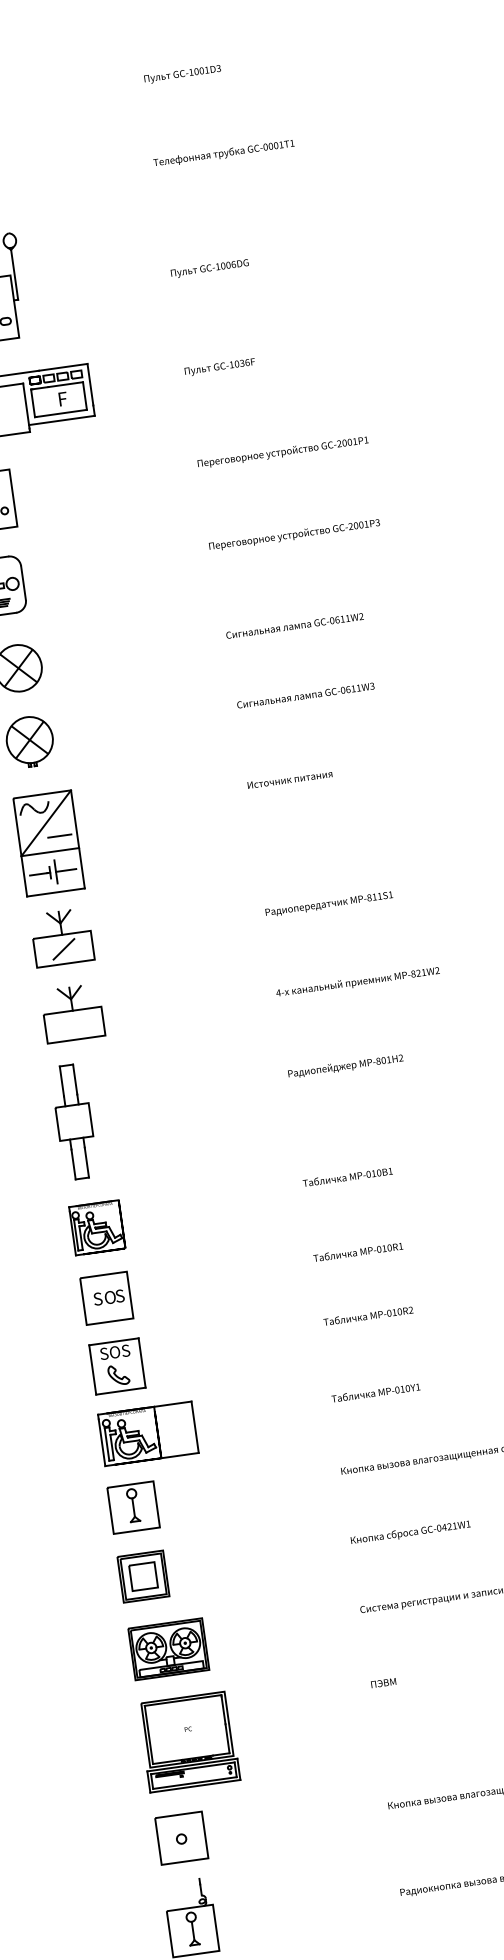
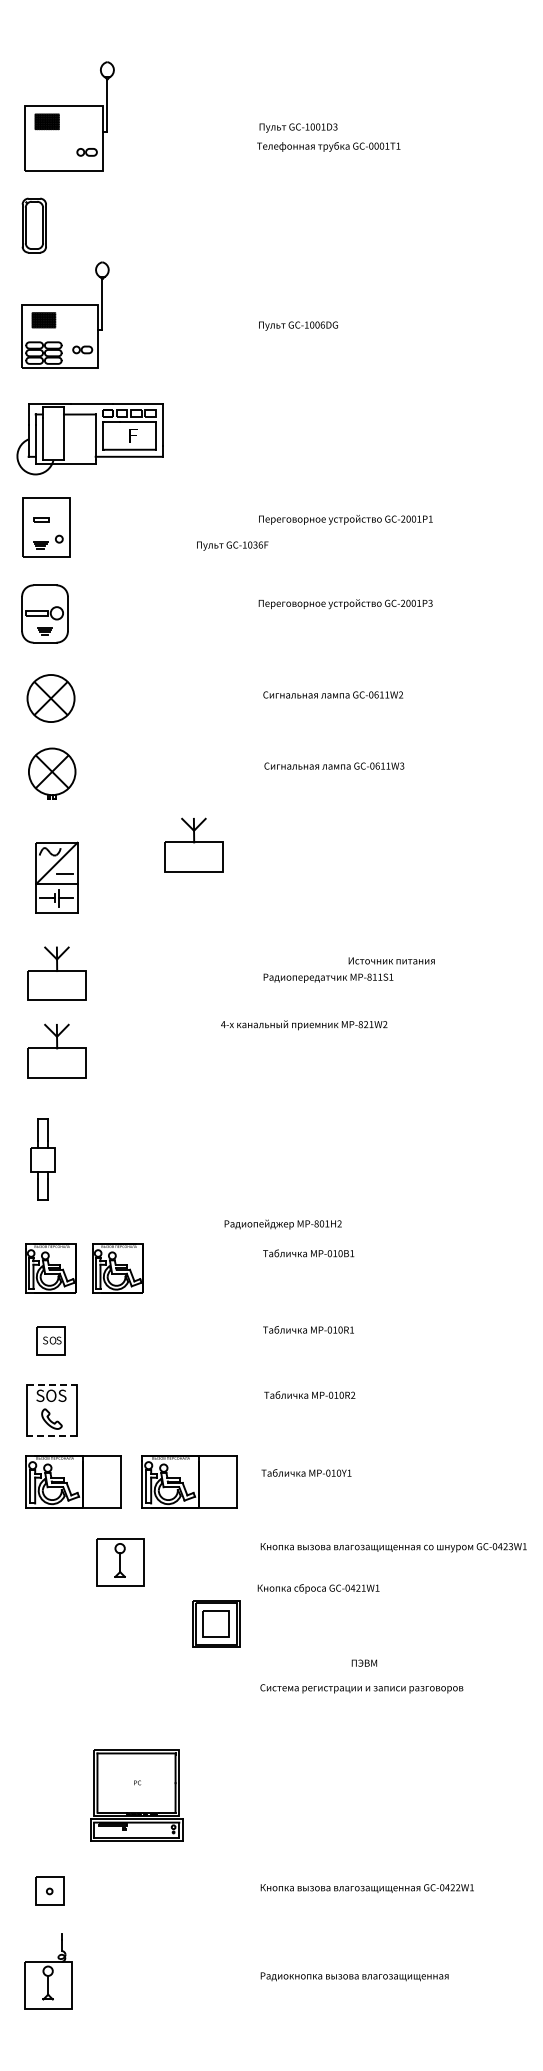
text: (223, 153) -> (328, 146), moved
text: (219, 366) -> (232, 545), moved
text: (289, 779) -> (391, 960), moved
part: (178, 791) -> (193, 844), added
part: (48, 843) -> (56, 877), size x0.7
line: (63, 949) -> (56, 985), removed
text: (358, 982) -> (304, 1025), moved
text: (345, 1066) -> (282, 1224), moved
part: (73, 1121) -> (42, 1159), size x0.7
part: (162, 1218) -> (117, 1268), added
part: (106, 1298) -> (50, 1340), size x0.6
line: (114, 1342) -> (52, 1385), solid -> dashed
line: (120, 1391) -> (51, 1435), solid -> dashed
part: (262, 1417) -> (189, 1481), added
part: (133, 1507) -> (120, 1562), moved
text: (410, 1532) -> (318, 1588), moved
part: (143, 1576) -> (216, 1623), moved
part: (168, 1649) -> (63, 1700), removed
text: (382, 1682) -> (363, 1662), moved
part: (188, 1741) -> (136, 1795), moved
part: (181, 1837) -> (49, 1890), size x0.6

